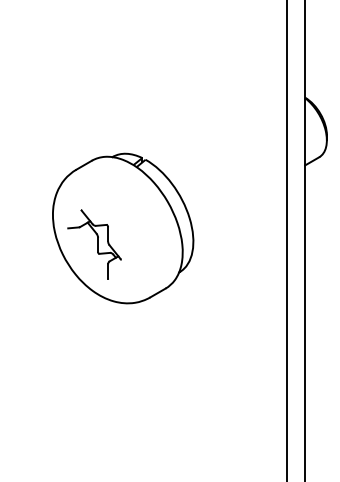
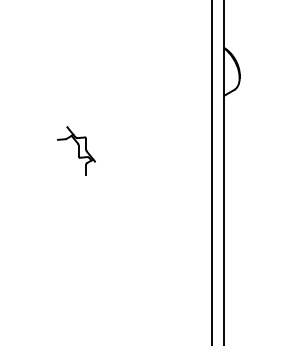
part: (122, 227) -> (96, 139), removed

